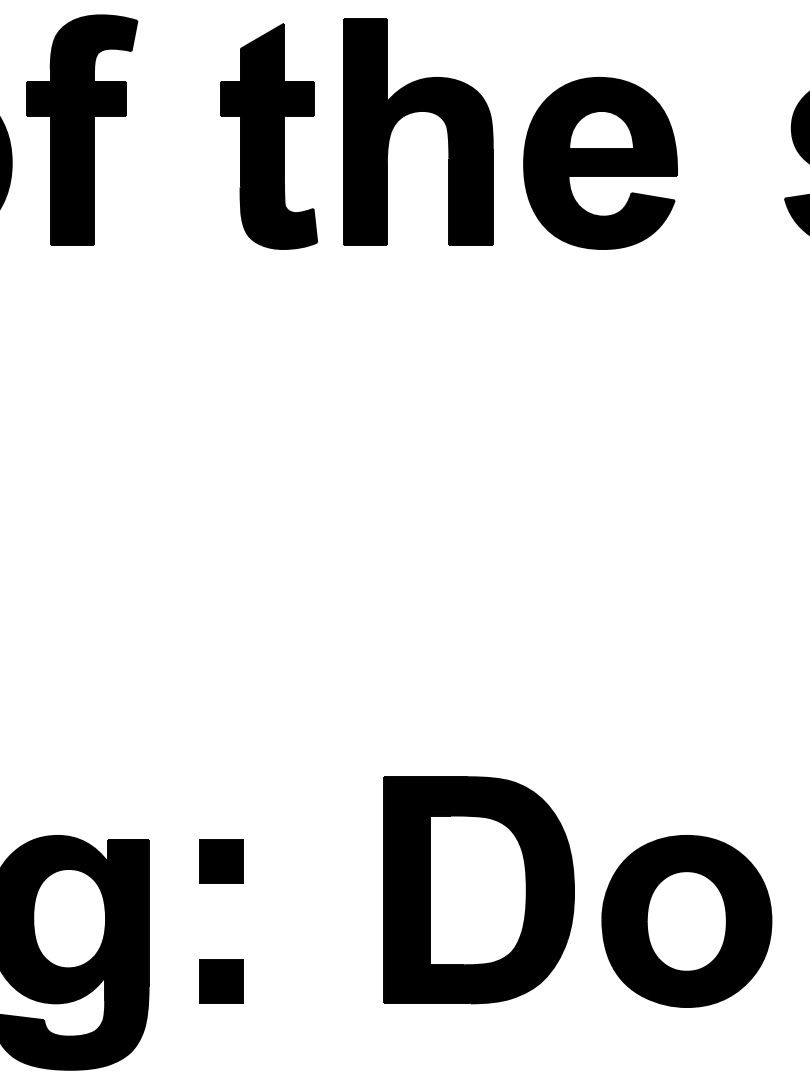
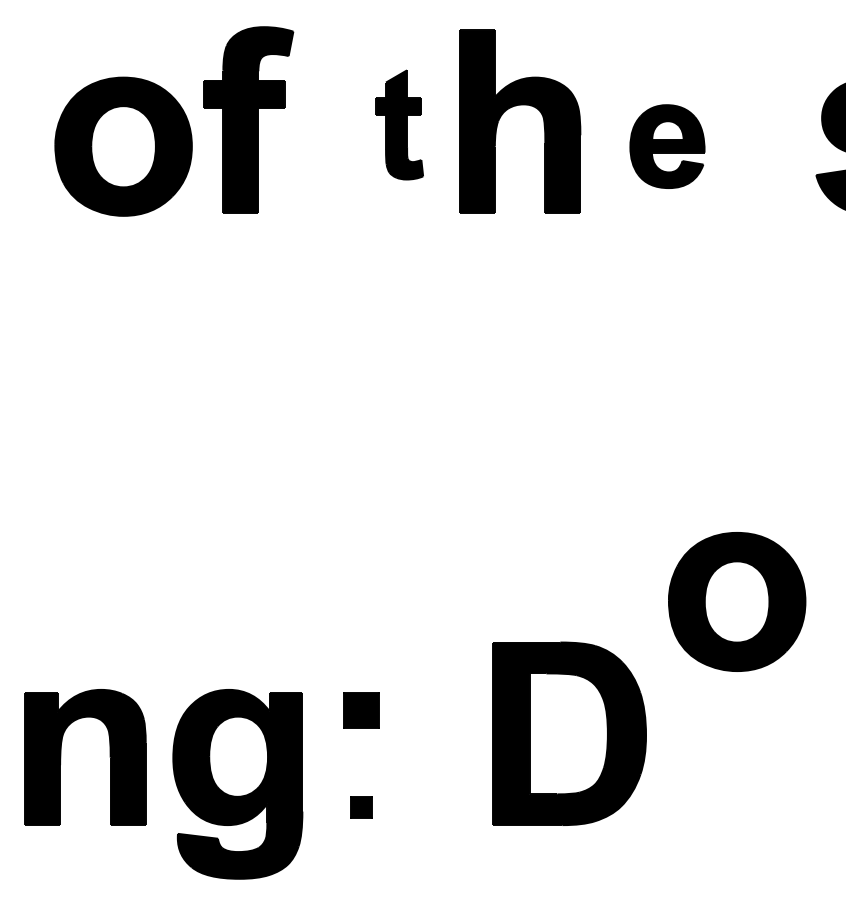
part: (268, 135) -> (399, 124), size x0.6
part: (600, 163) -> (667, 146), size x0.6
part: (687, 920) -> (737, 601), moved
part: (221, 981) -> (361, 807), size x0.6

